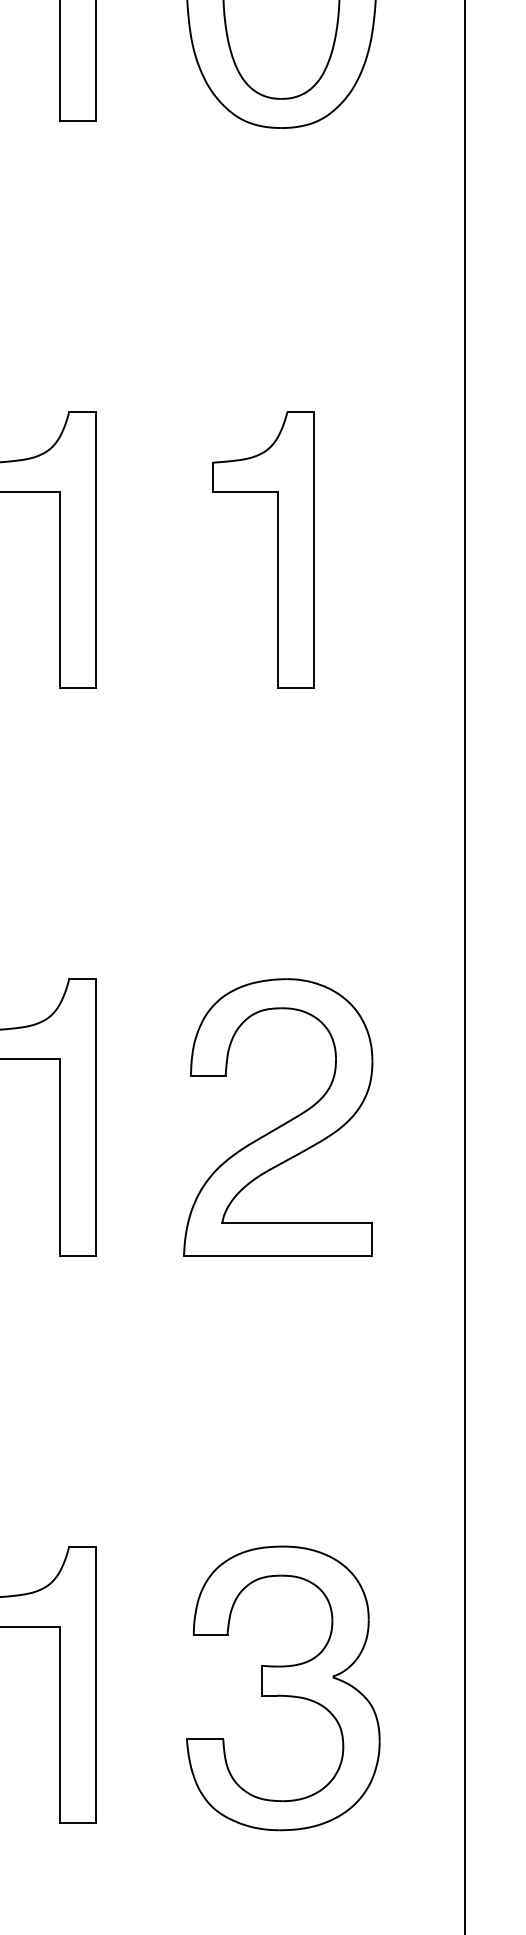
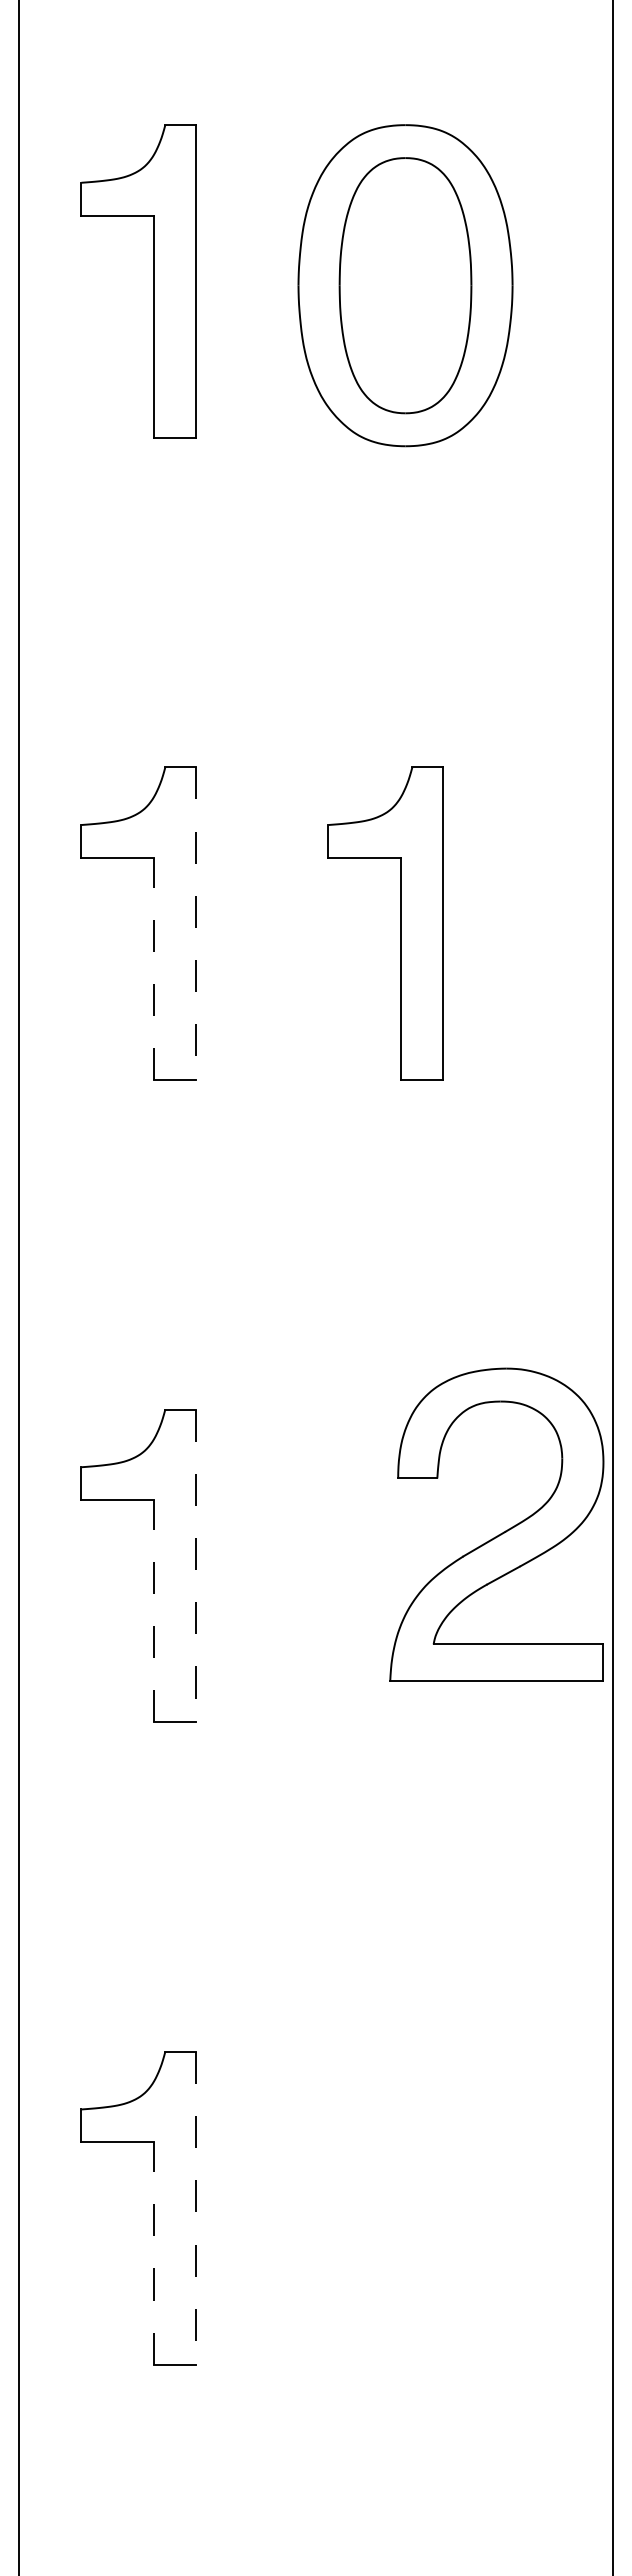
line: (95, 550) -> (195, 924), solid -> dashed
line: (59, 589) -> (154, 968), solid -> dashed
line: (95, 1117) -> (195, 1566), solid -> dashed
part: (281, 1124) -> (500, 1533), moved
line: (59, 1156) -> (154, 1610), solid -> dashed
line: (95, 1684) -> (195, 2208), solid -> dashed
part: (283, 1688) -> (407, 2212), removed
line: (59, 1724) -> (154, 2253), solid -> dashed

